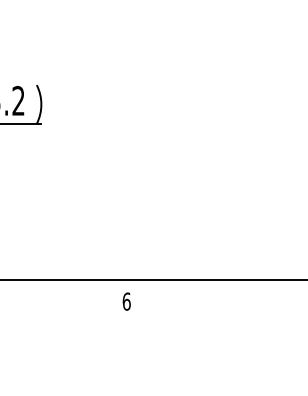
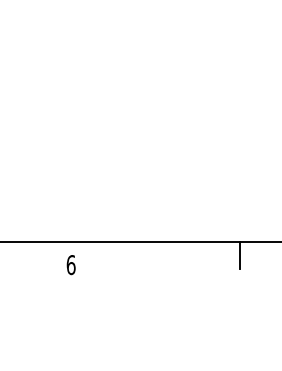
line: (280, 292) -> (239, 255), added

